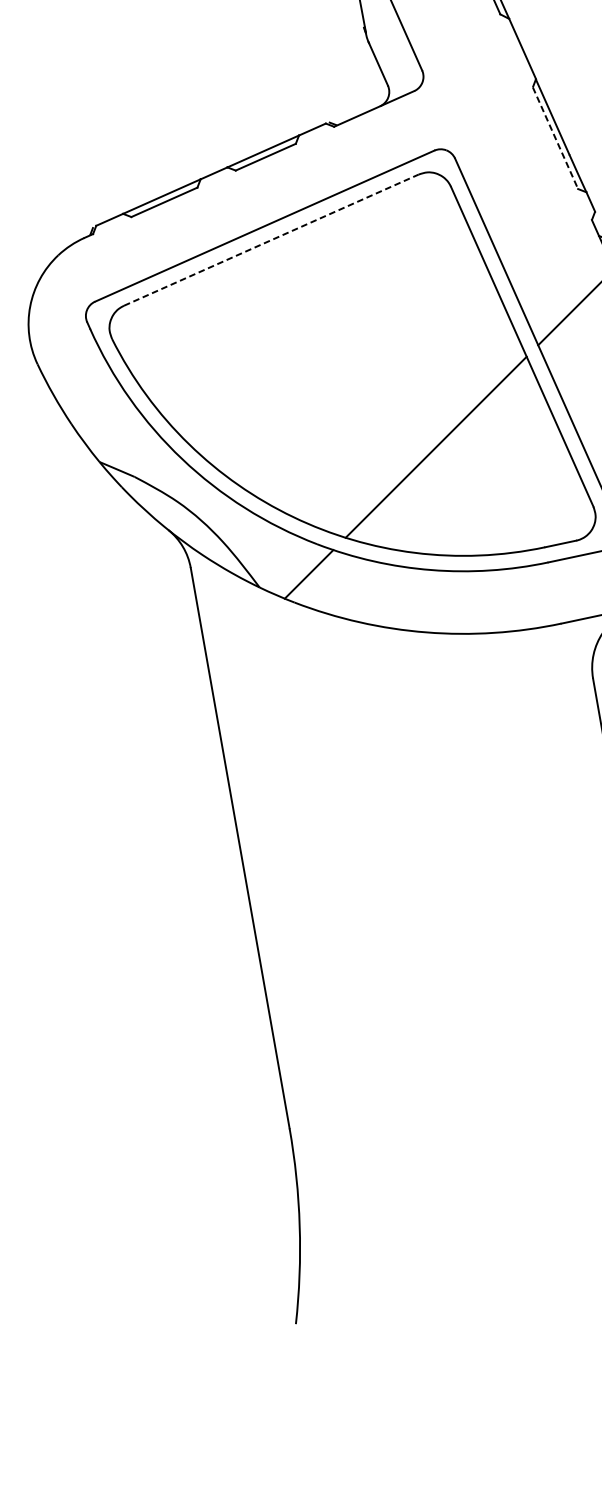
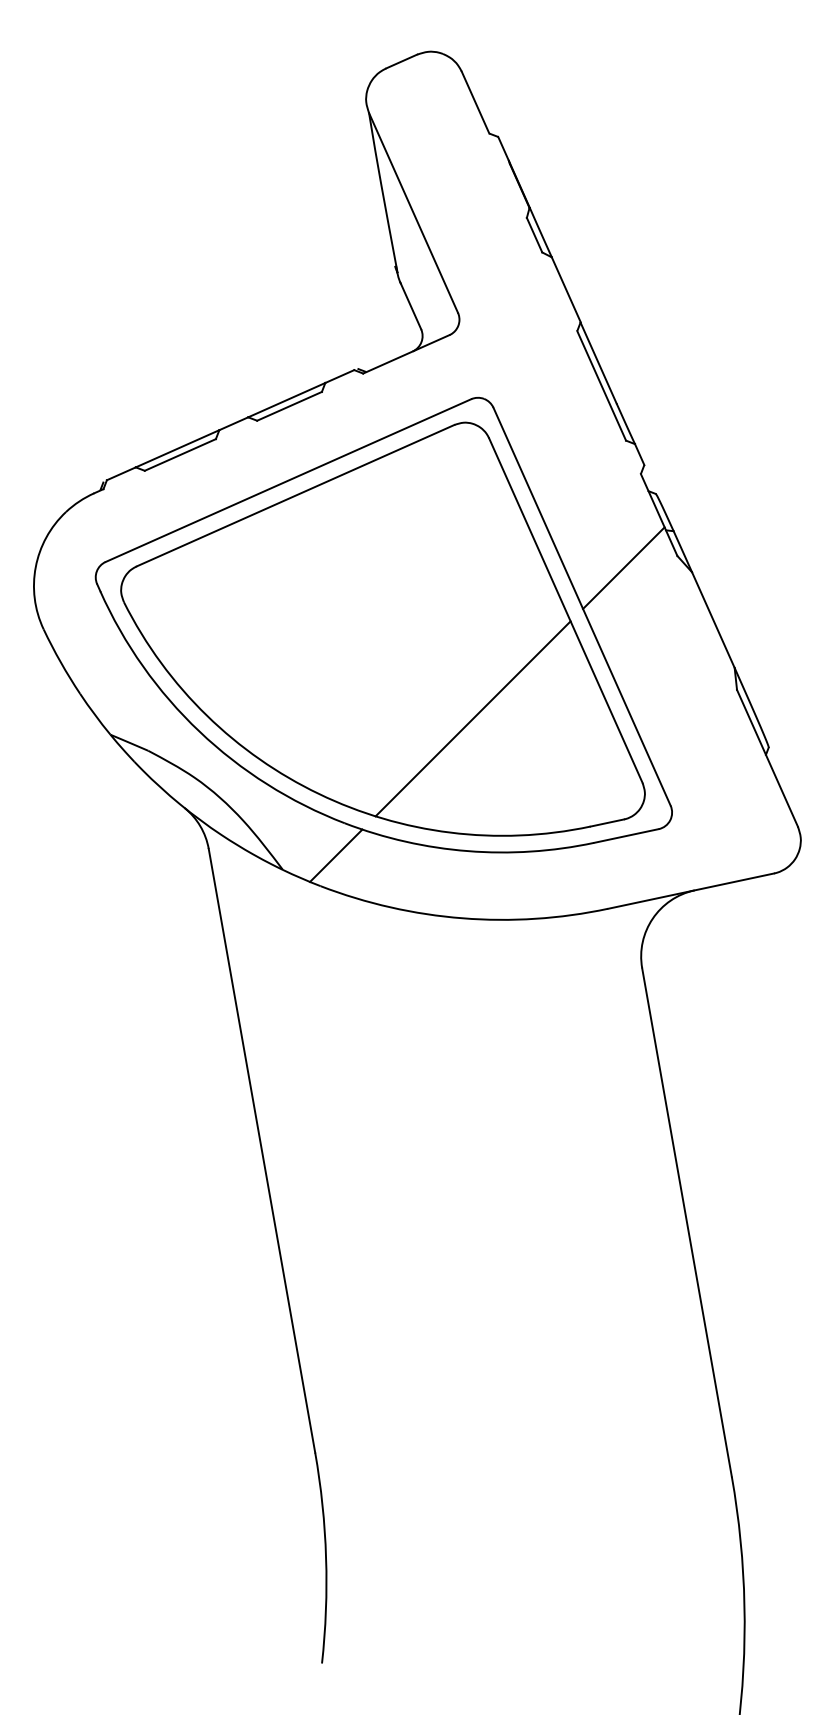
line: (555, 137) -> (601, 385), dashed -> solid
line: (271, 239) -> (295, 495), dashed -> solid

